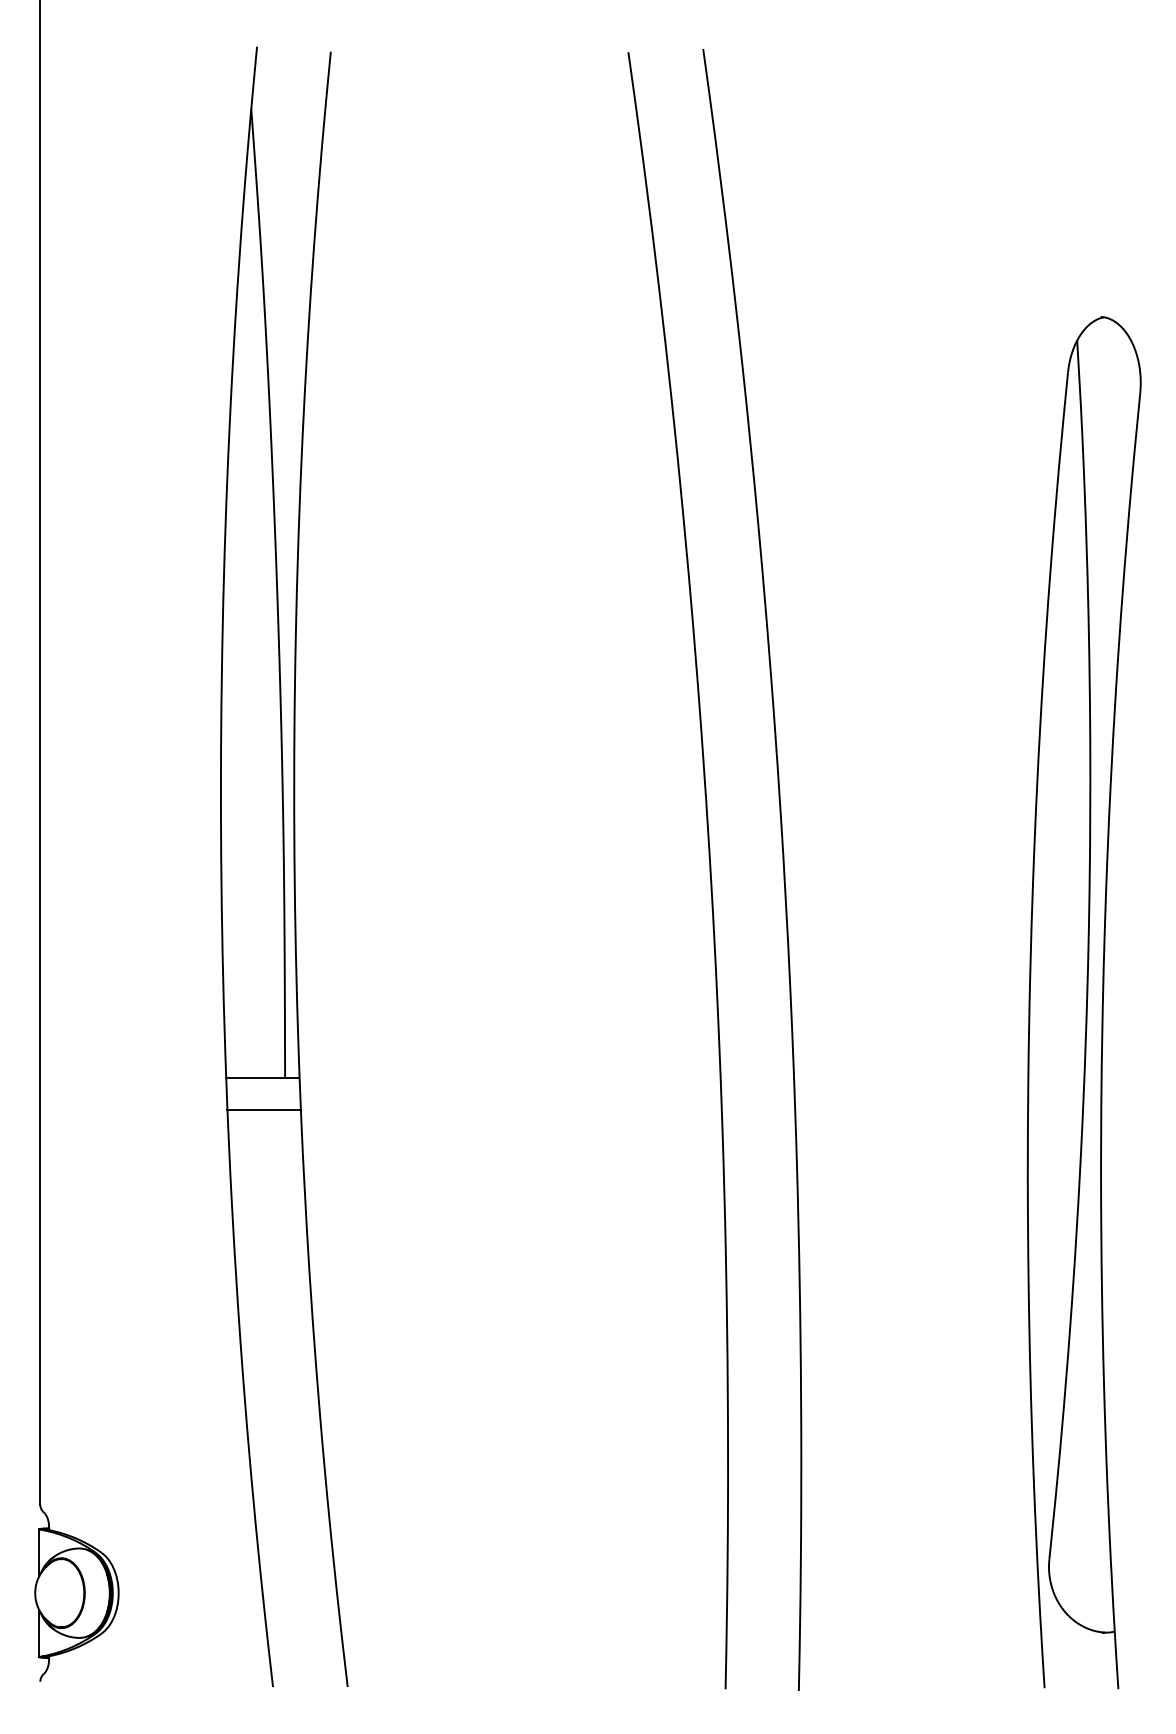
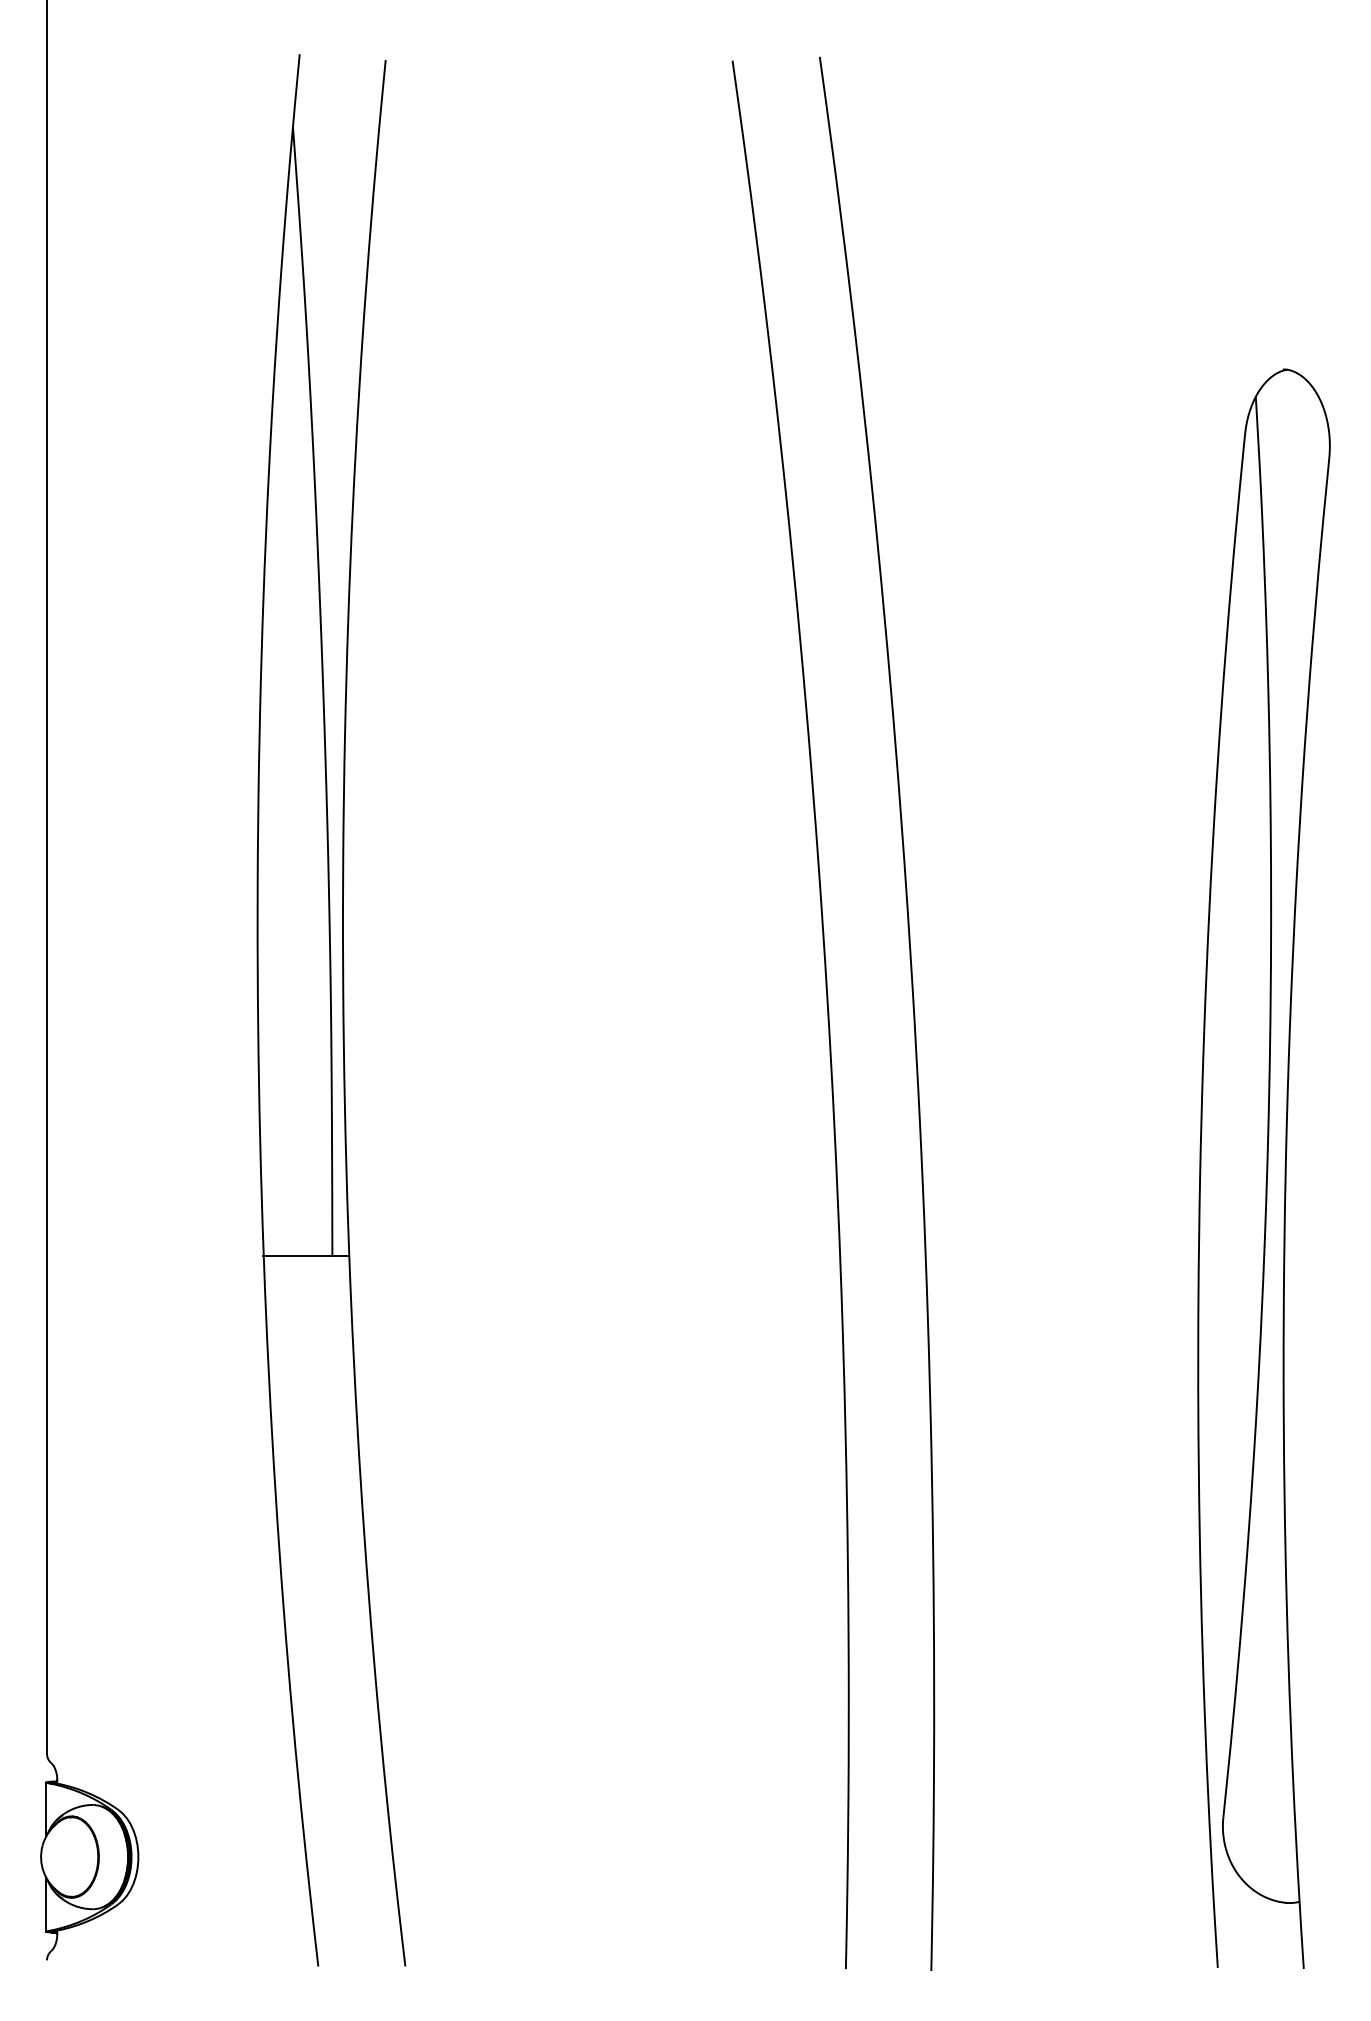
line: (263, 1109) -> (307, 1293), removed

